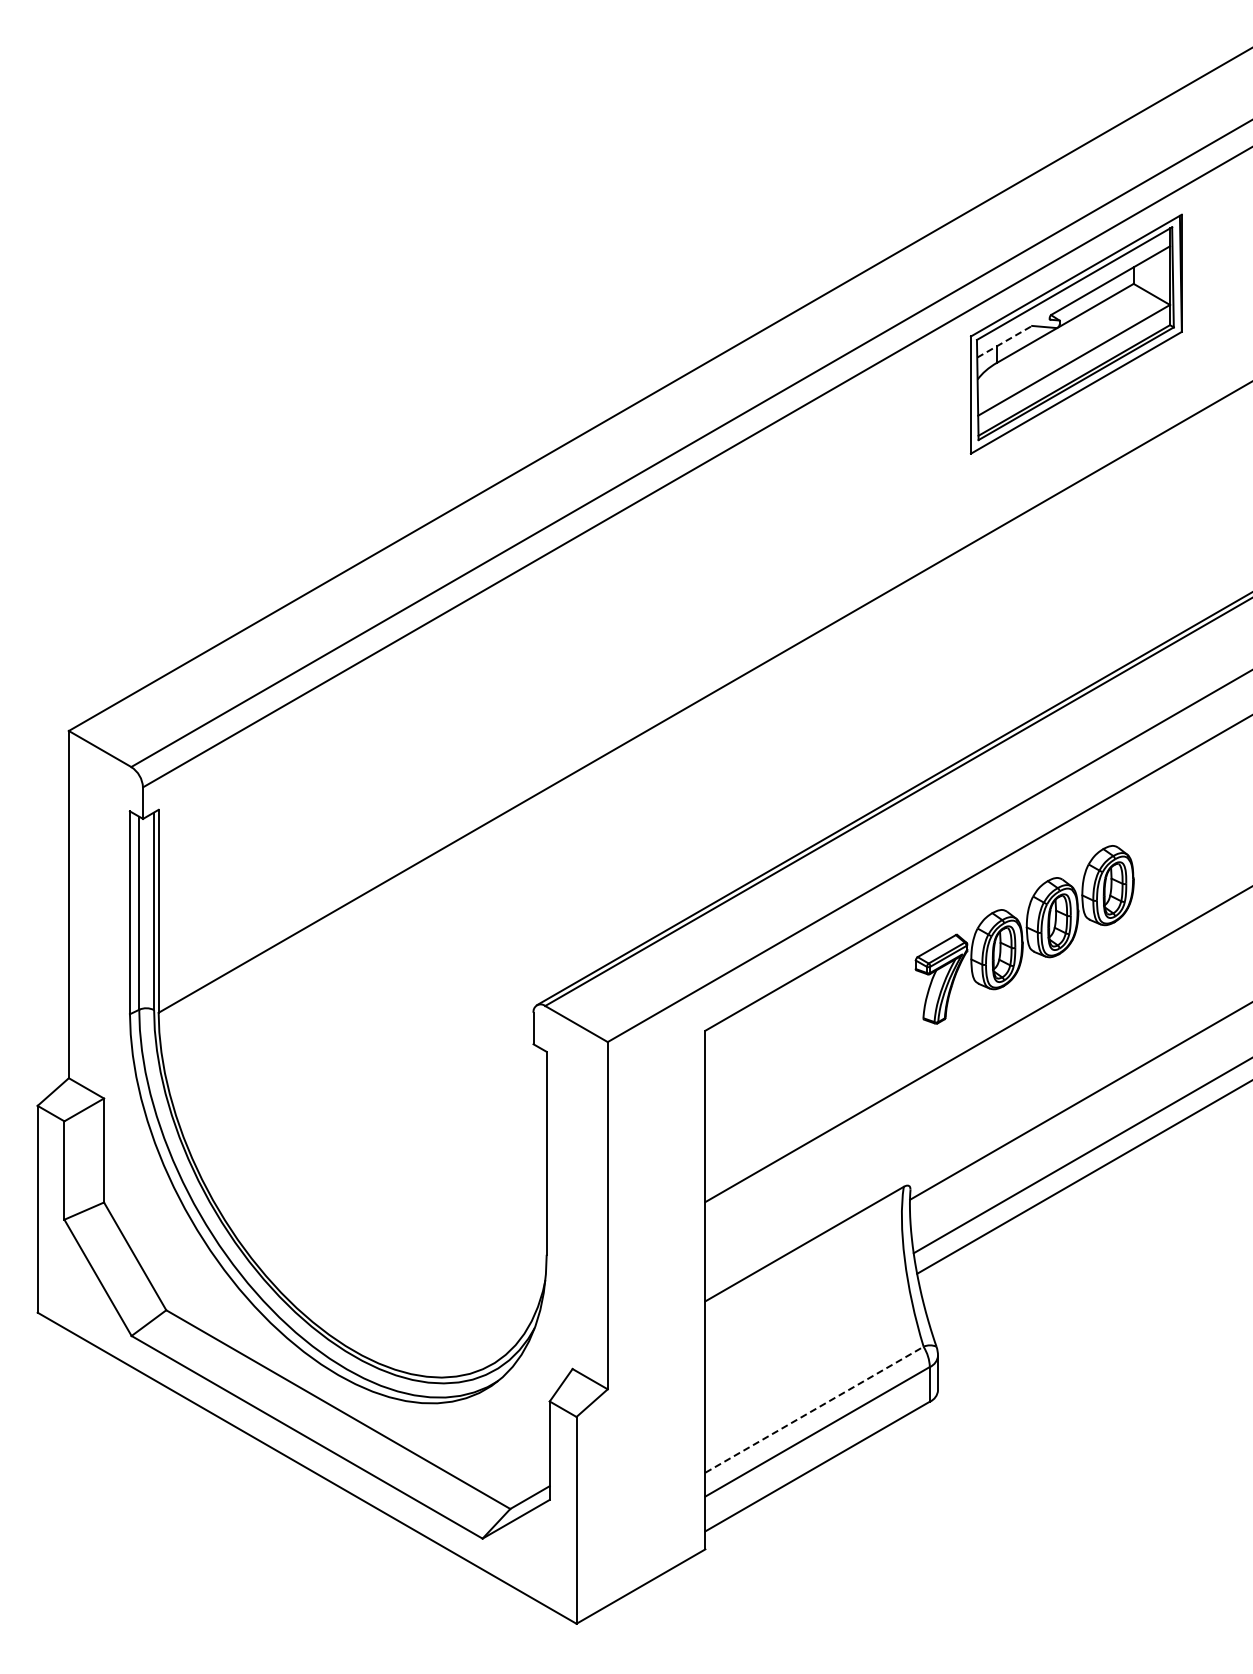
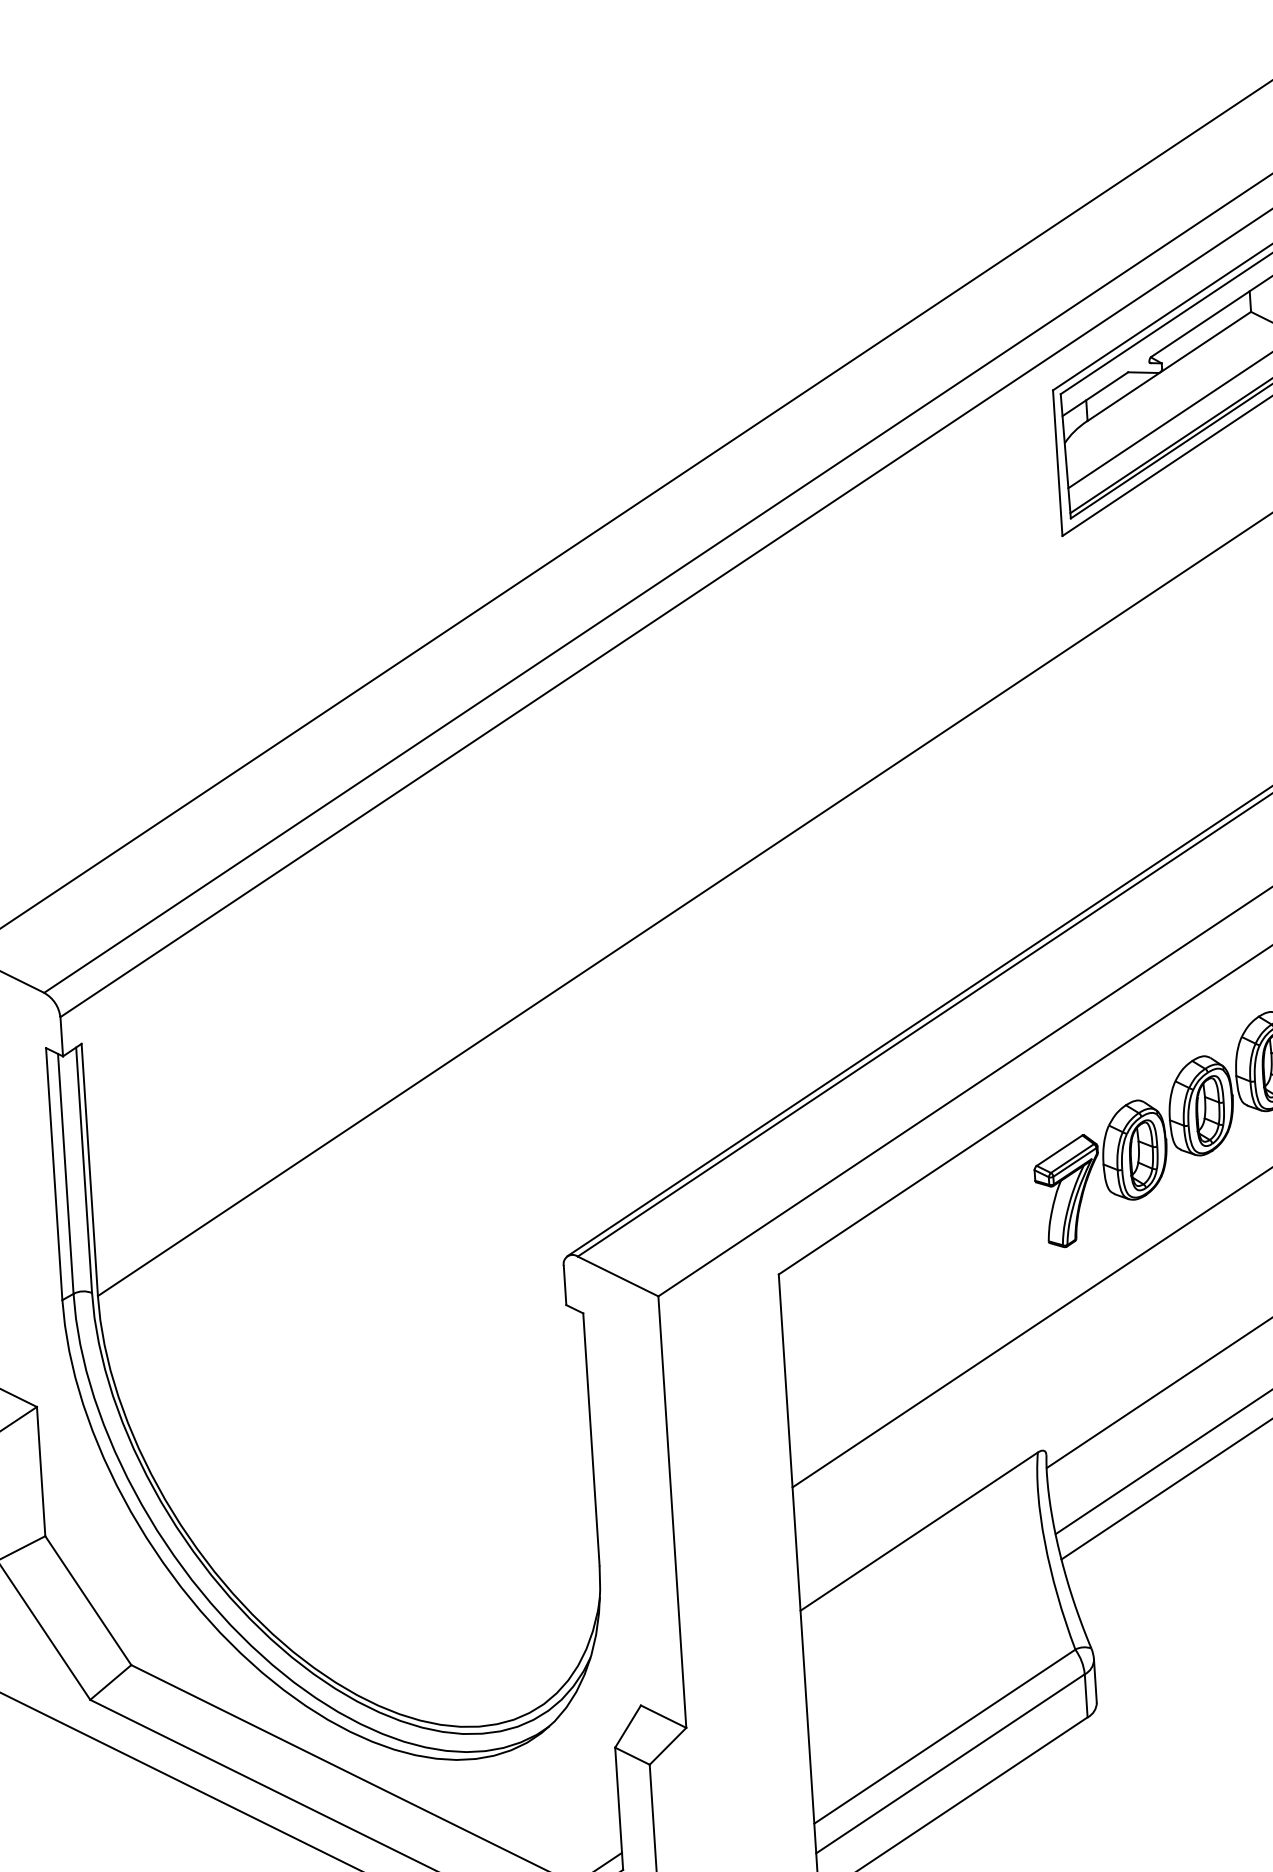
line: (1004, 341) -> (1095, 393), dashed -> solid
line: (814, 1409) -> (944, 1736), dashed -> solid

